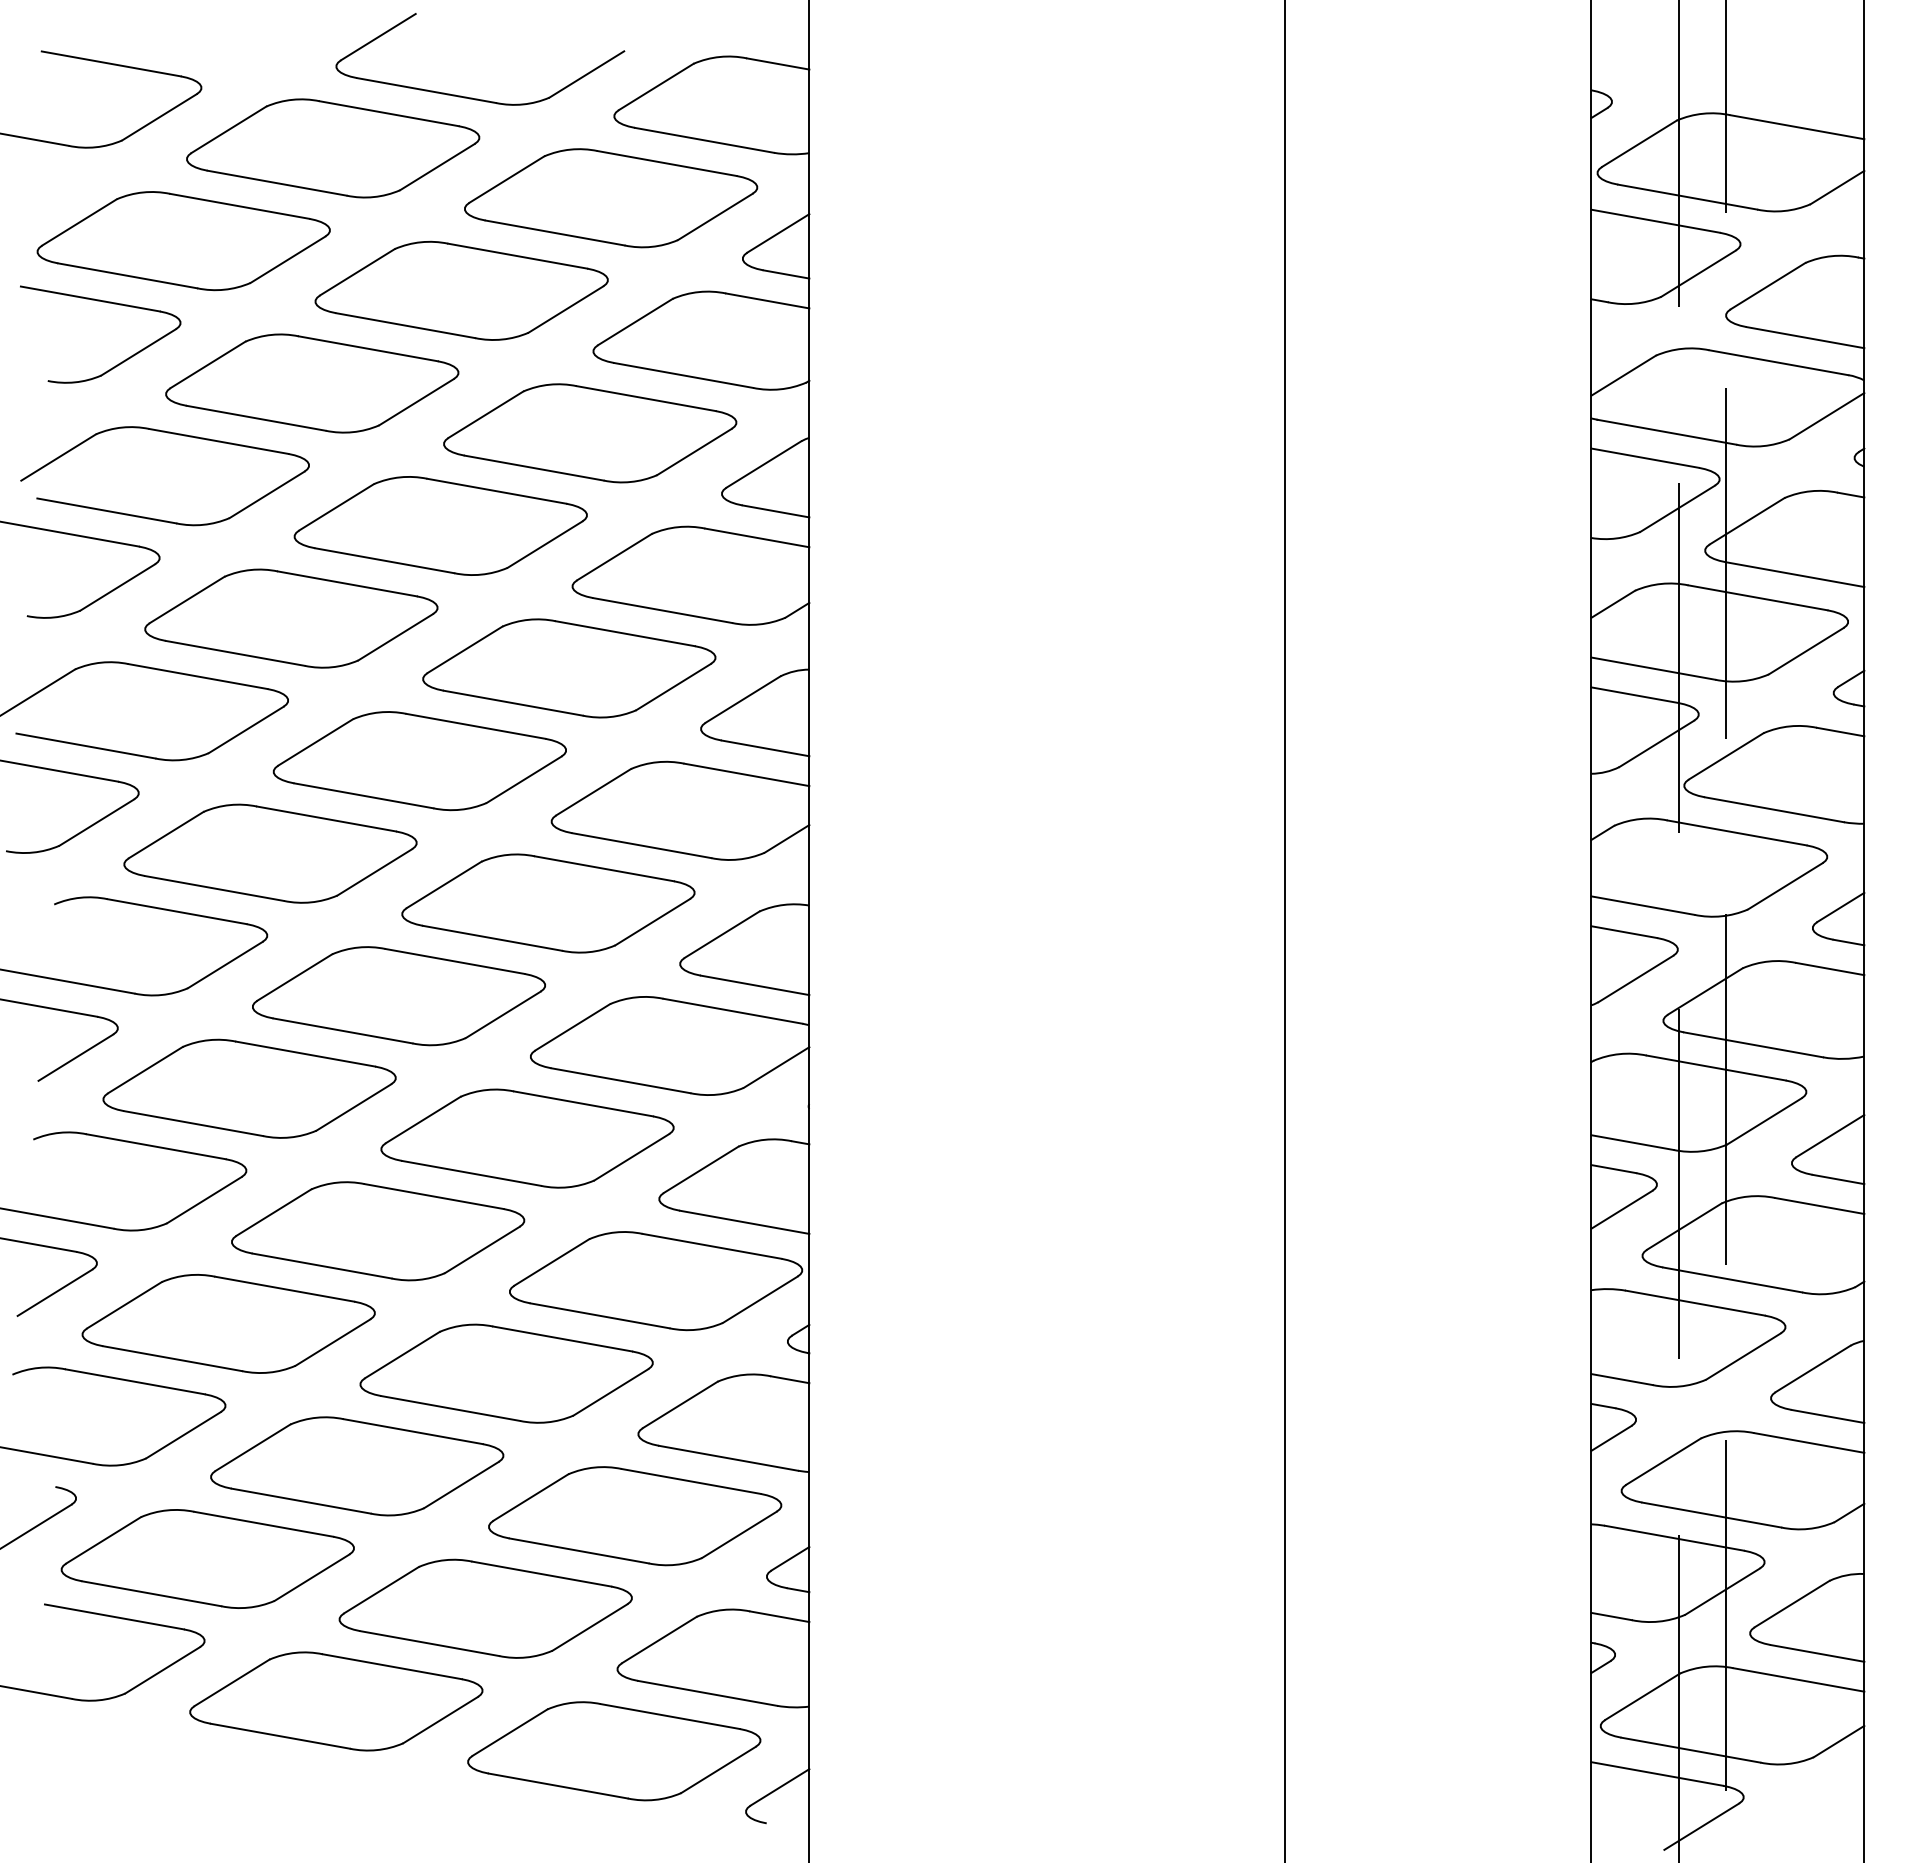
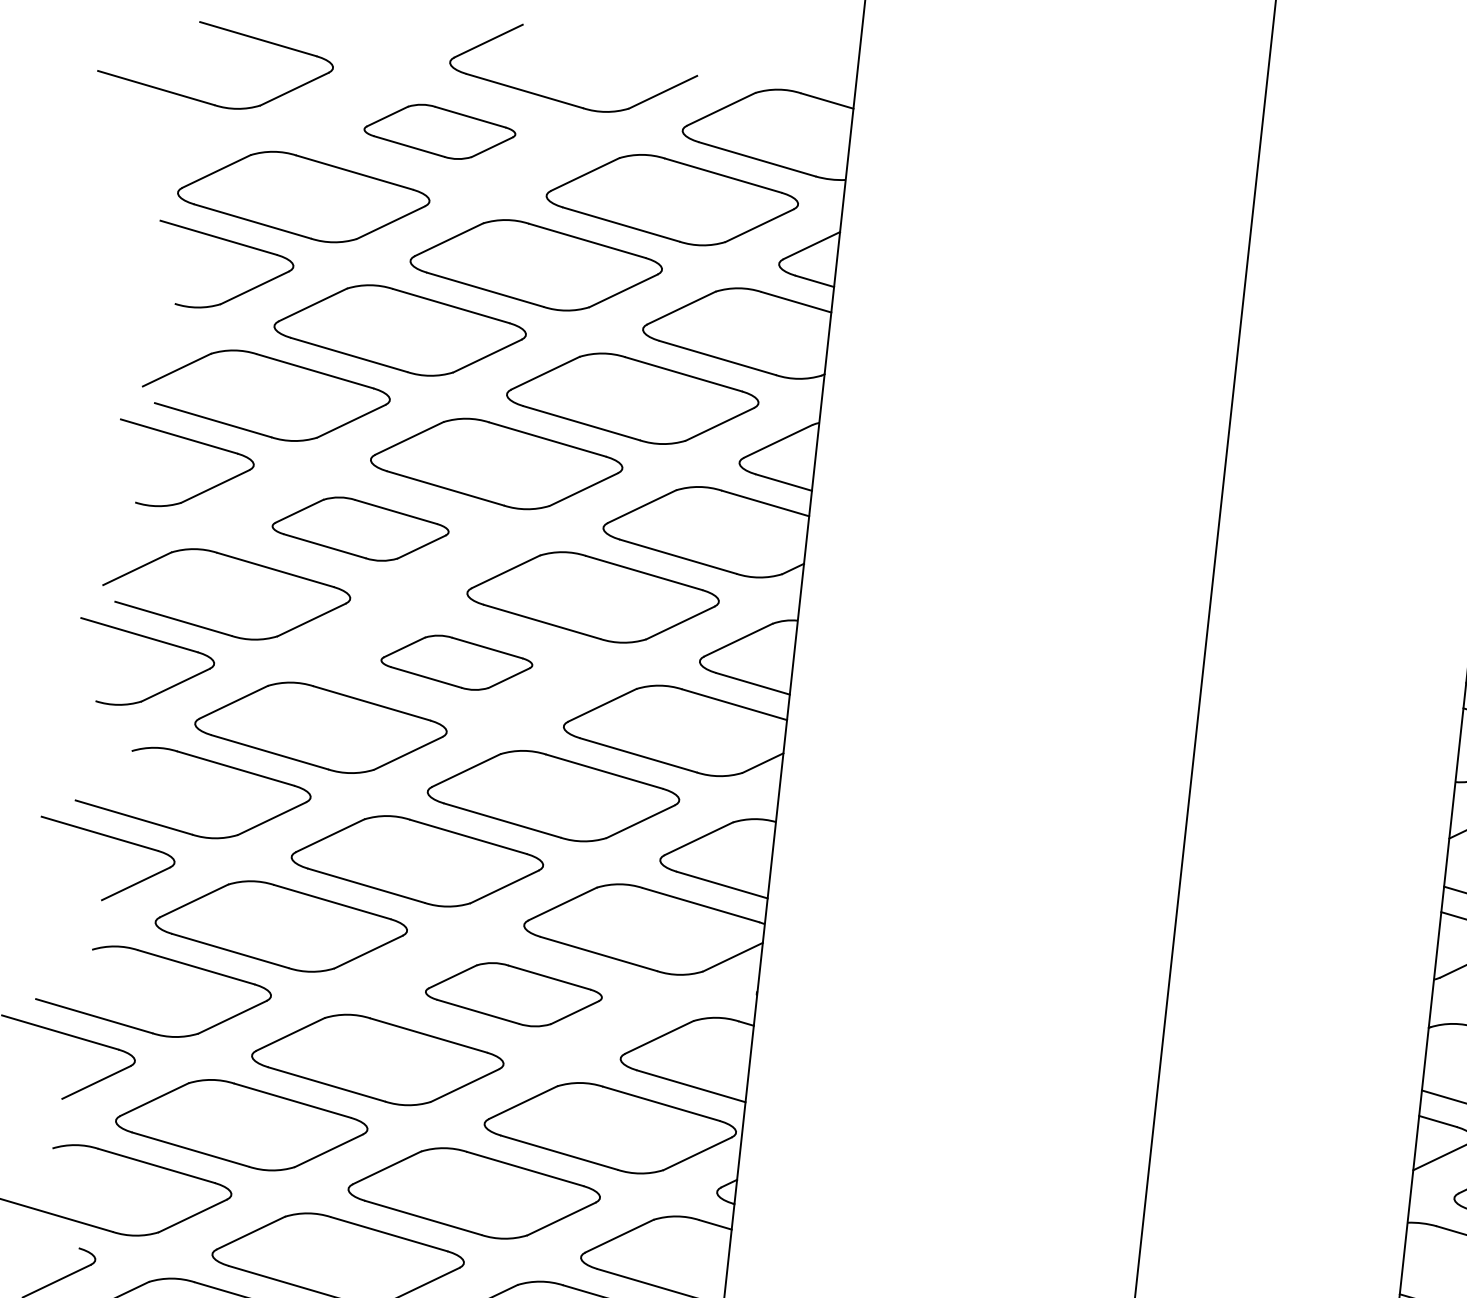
part: (333, 148) -> (440, 131), size x0.6
part: (291, 618) -> (360, 529), size x0.7
part: (419, 761) -> (456, 662), size x0.6
part: (527, 1138) -> (513, 994), size x0.7

